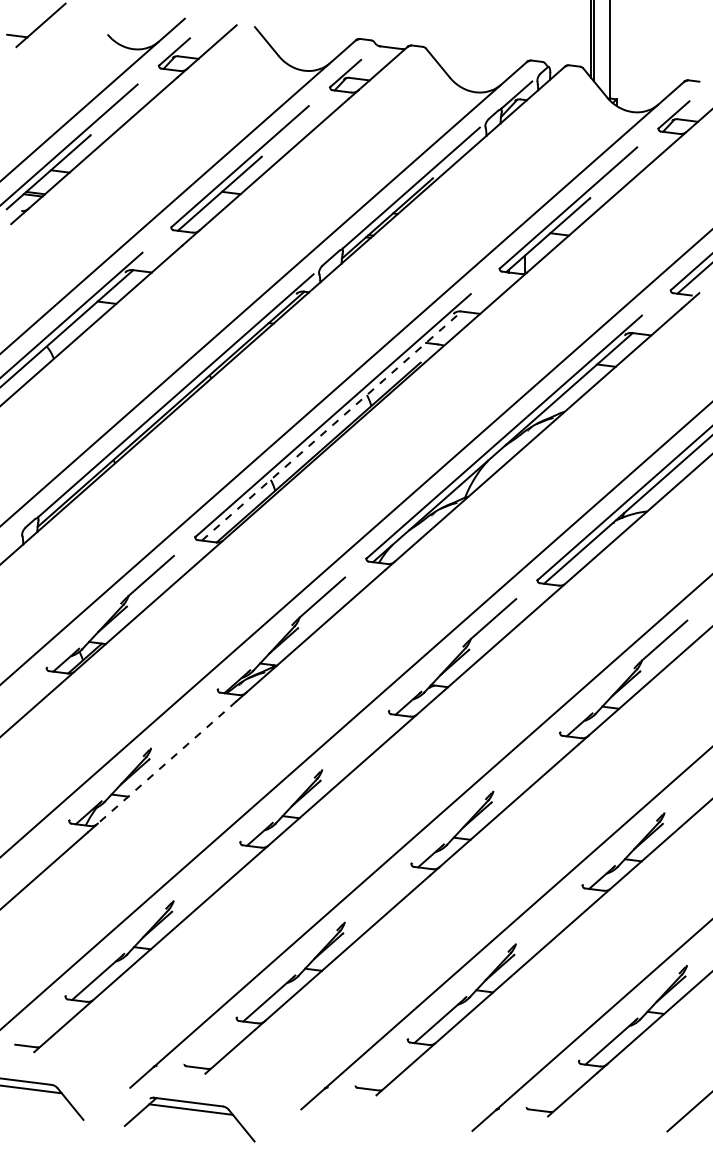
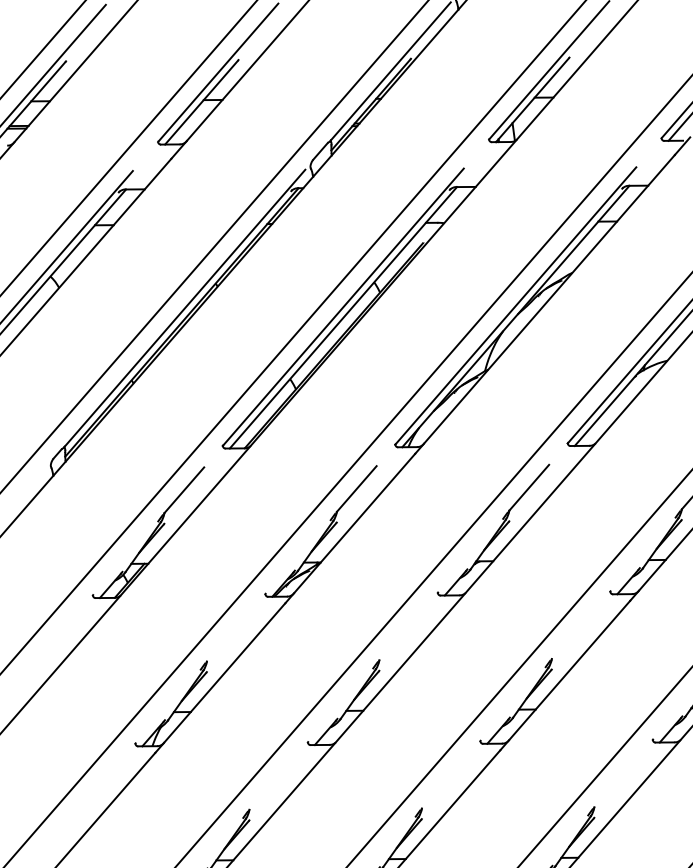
line: (332, 425) -> (344, 317), dashed -> solid
line: (166, 762) -> (224, 673), dashed -> solid

